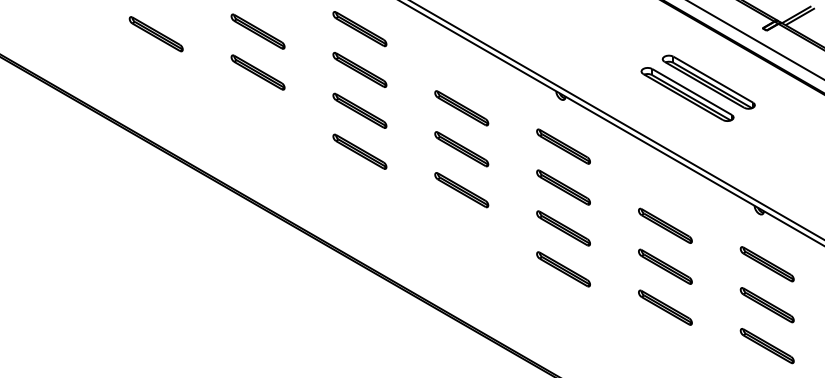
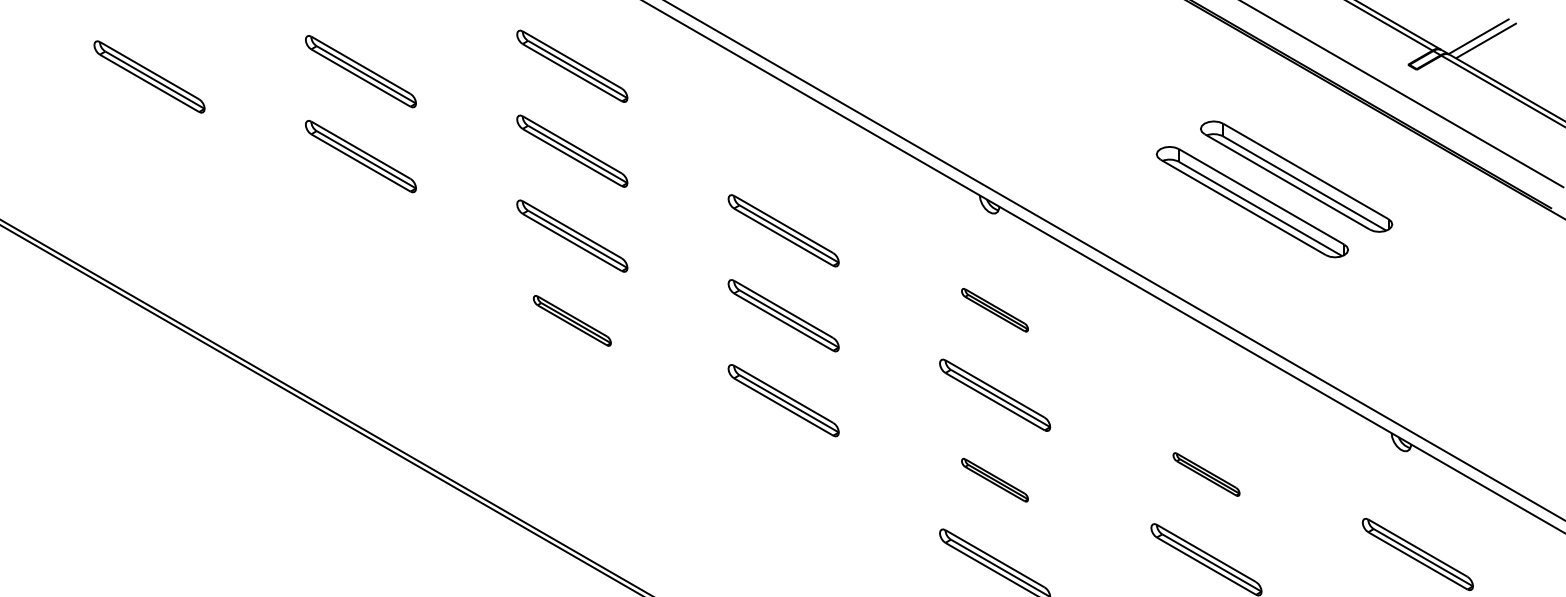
part: (563, 146) -> (994, 310), size x0.6
part: (359, 151) -> (571, 320), size x0.7
part: (665, 225) -> (1206, 474), size x0.6
part: (563, 228) -> (994, 480), size x0.6

